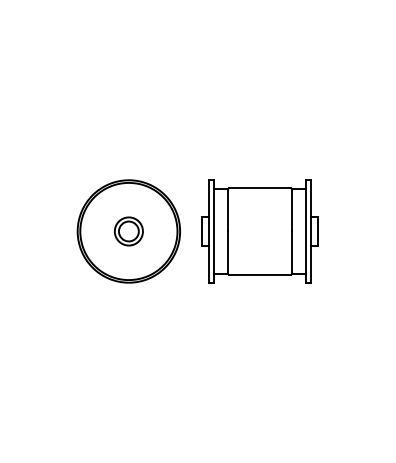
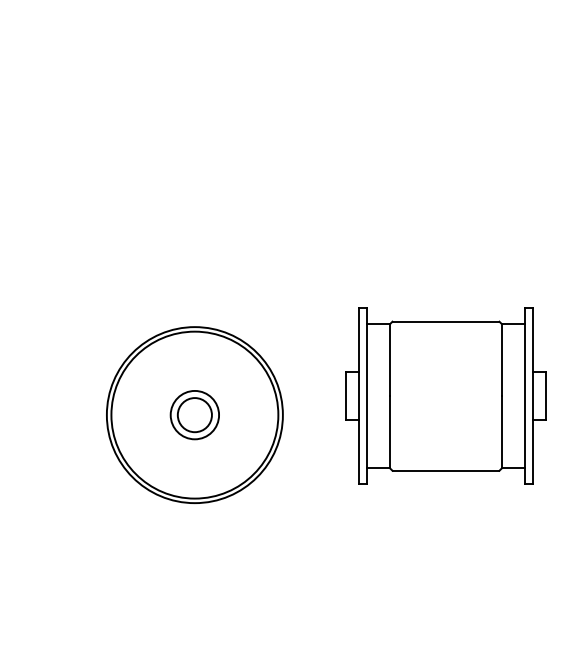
part: (128, 231) -> (194, 415), moved

